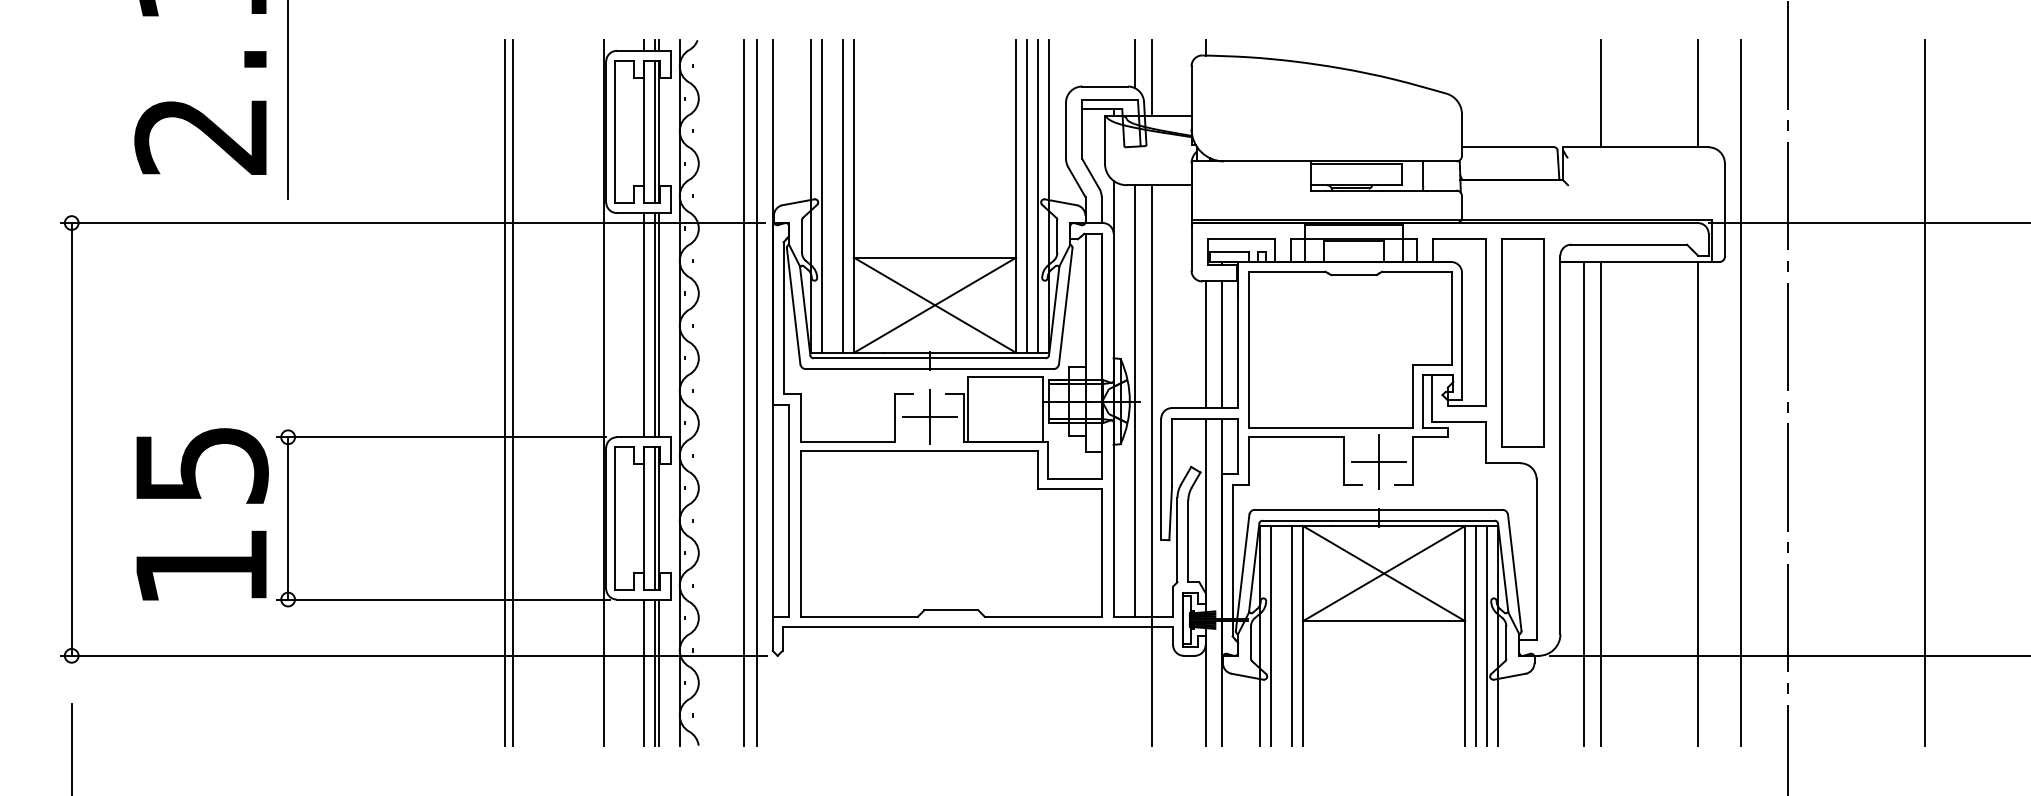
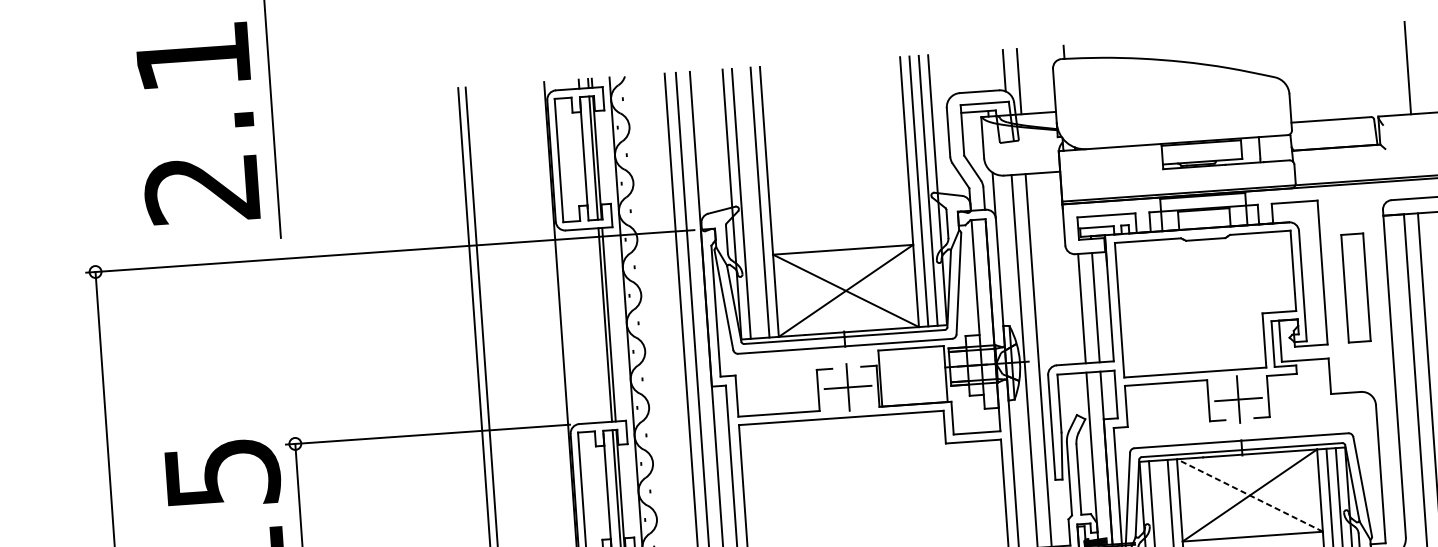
line: (644, 325) -> (596, 325), removed
part: (1522, 342) -> (1355, 287), size x0.6
line: (1383, 573) -> (1249, 495), solid -> dashed

